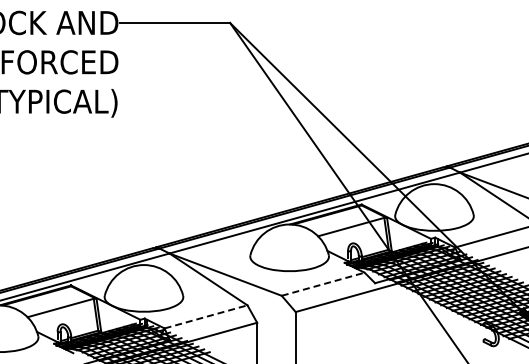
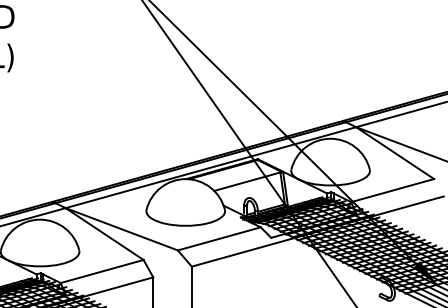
line: (323, 284) -> (219, 239), dashed -> solid
line: (206, 316) -> (102, 271), dashed -> solid

